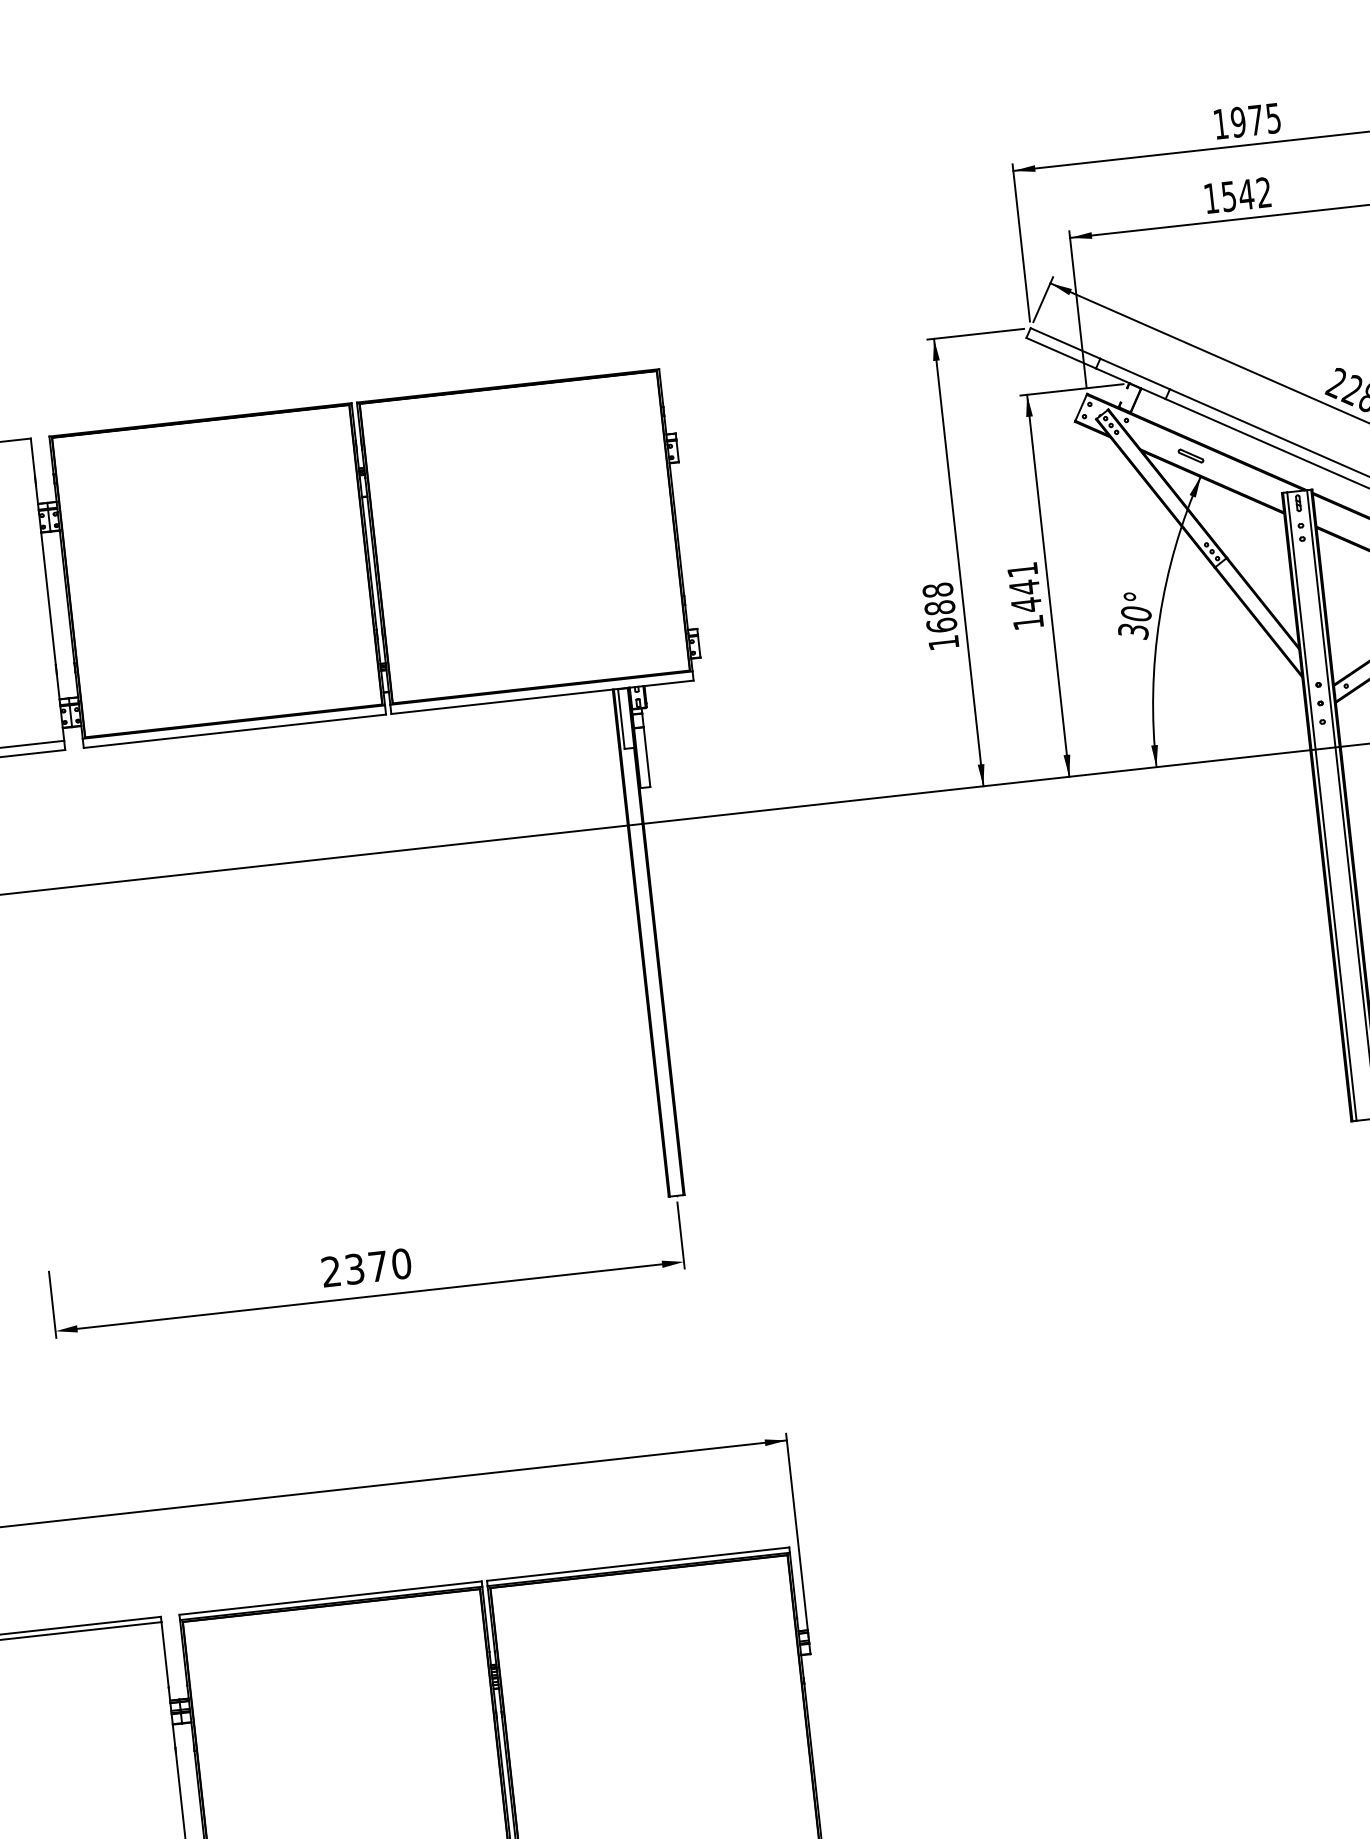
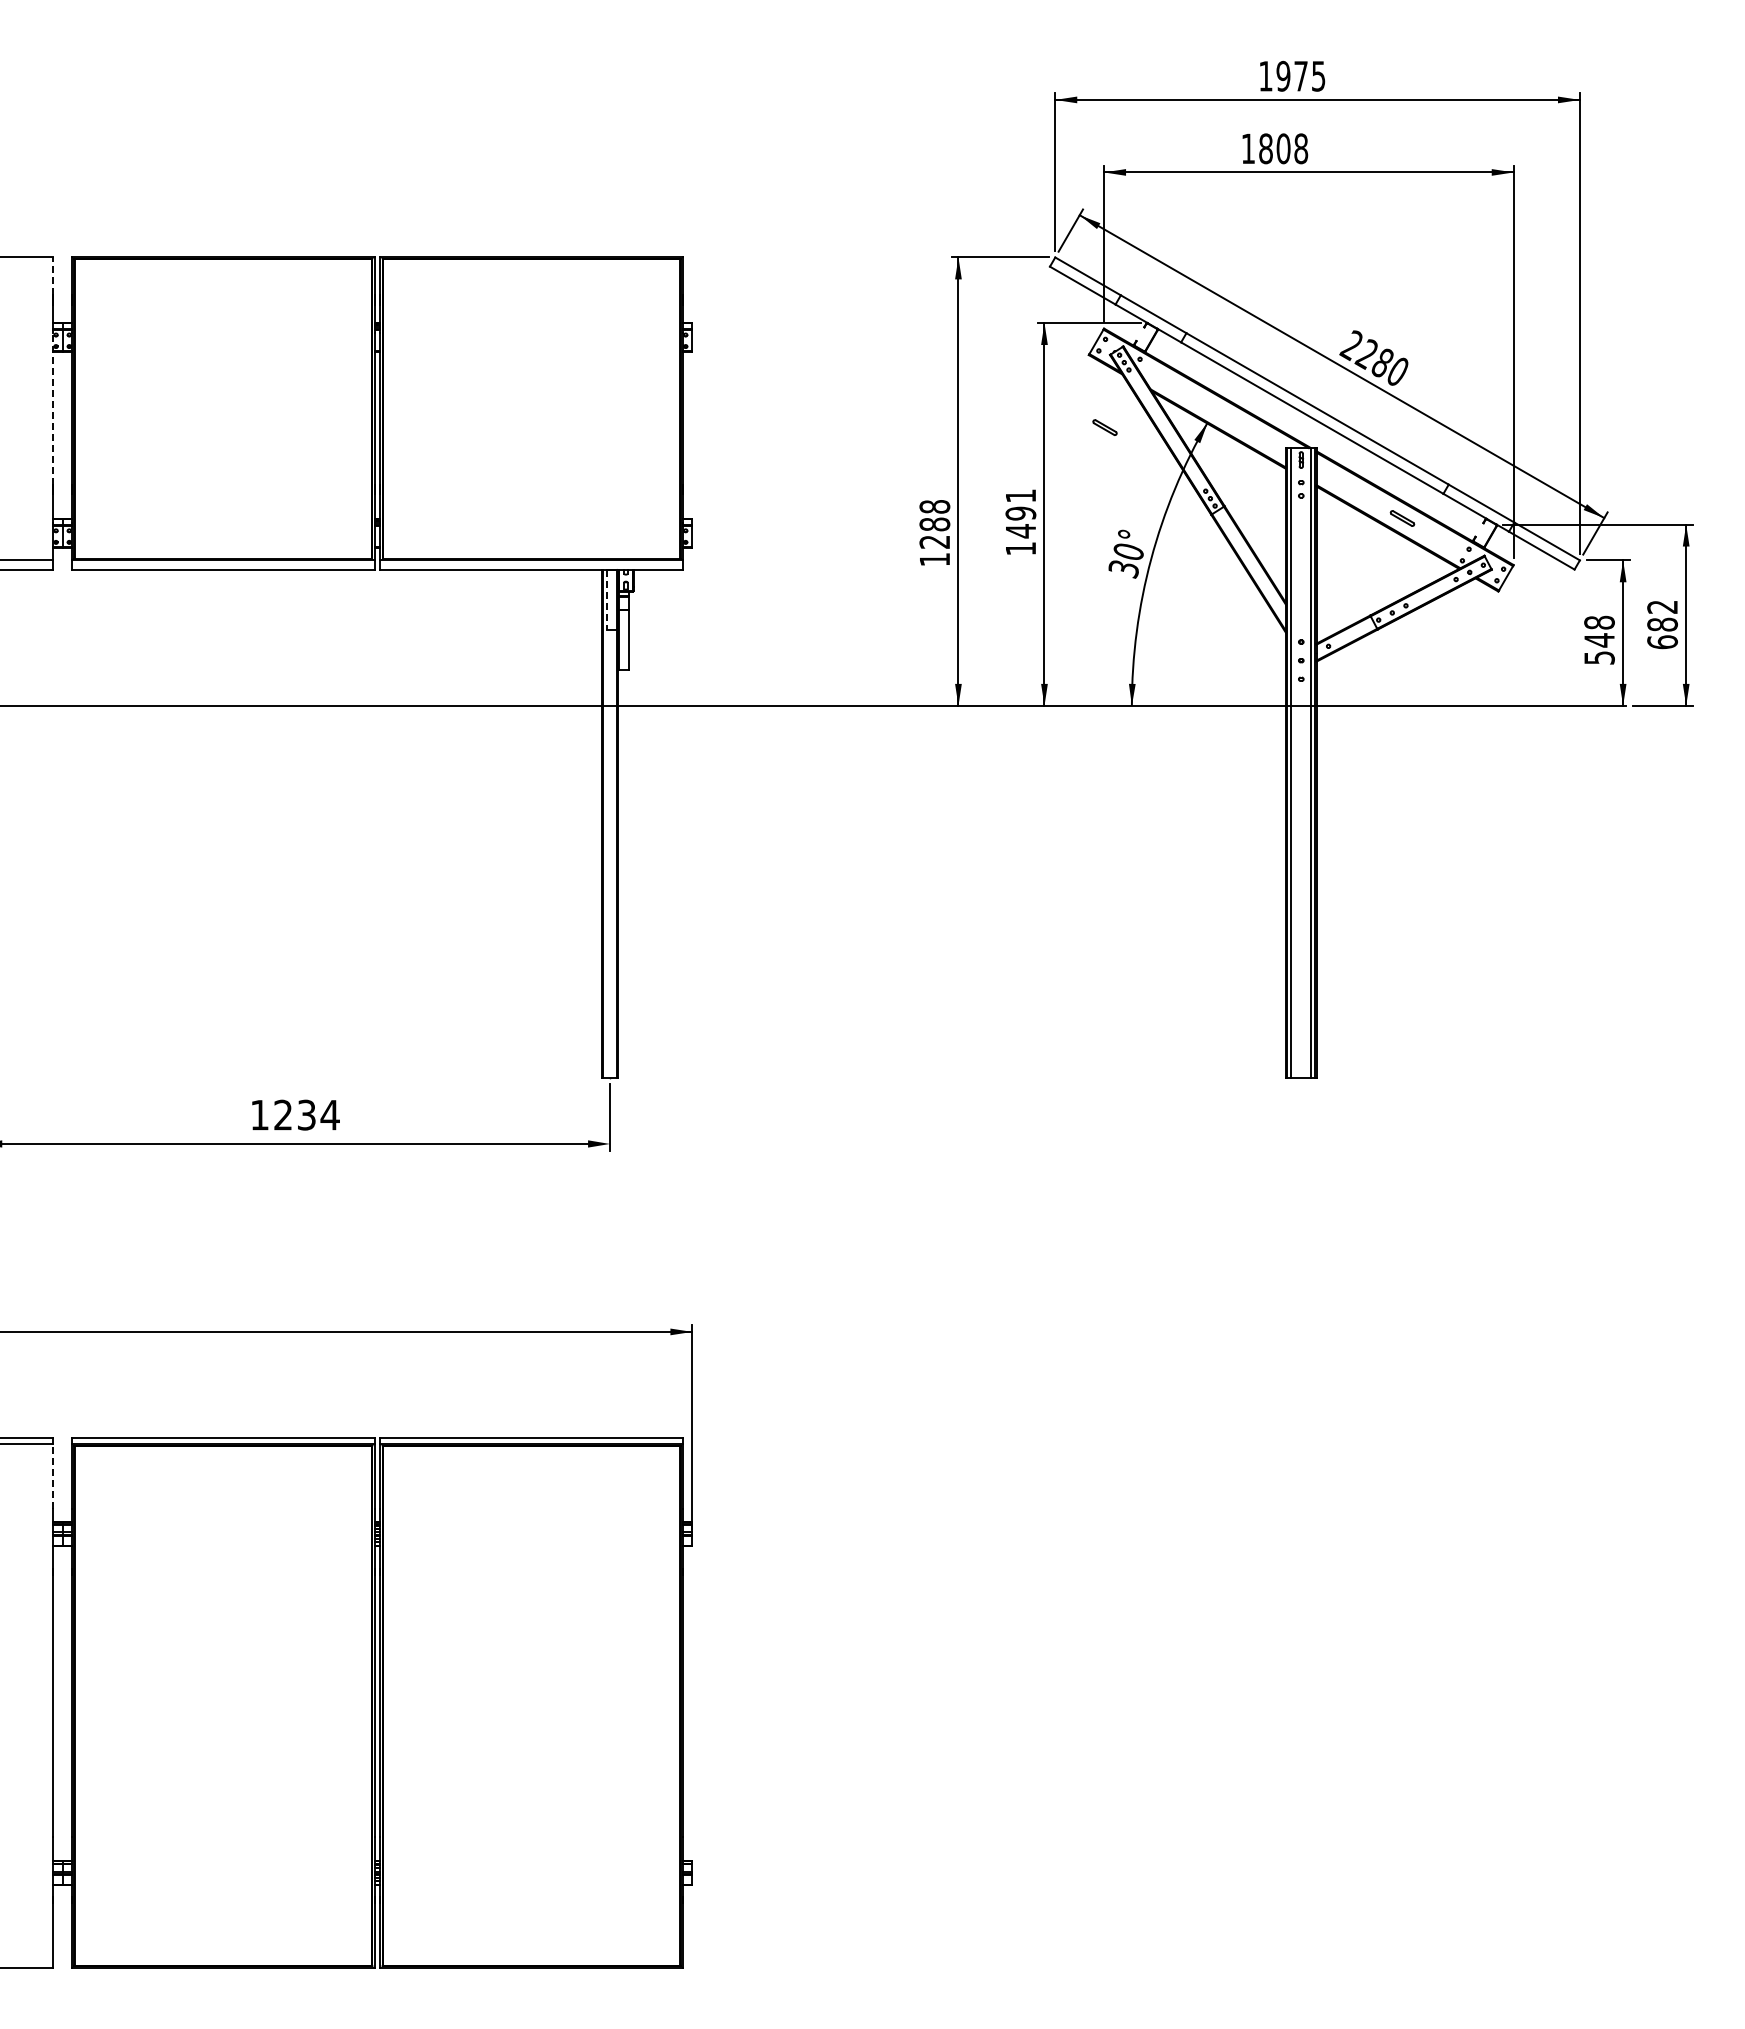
text: (1246, 194) -> (1283, 148), 1542 -> 1808
part: (1190, 456) -> (1104, 427), moved
line: (33, 457) -> (53, 276), solid -> dashed
text: (1024, 587) -> (1020, 513), 1441 -> 1491
line: (47, 589) -> (53, 408), solid -> dashed
text: (941, 624) -> (934, 541), 1688 -> 1288
line: (621, 718) -> (607, 599), solid -> dashed
text: (366, 1267) -> (295, 1114), 2370 -> 1234
line: (165, 1655) -> (53, 1476), solid -> dashed

